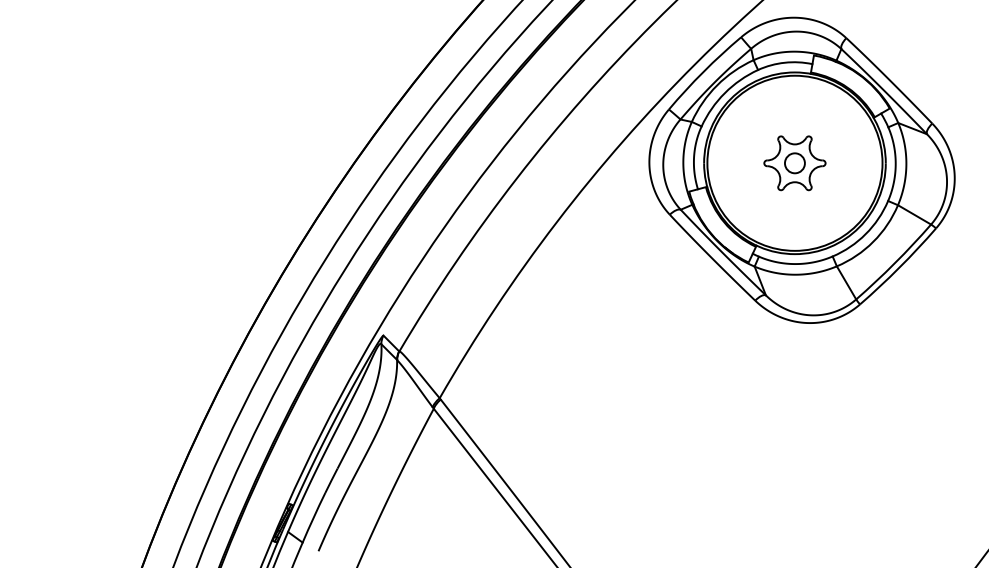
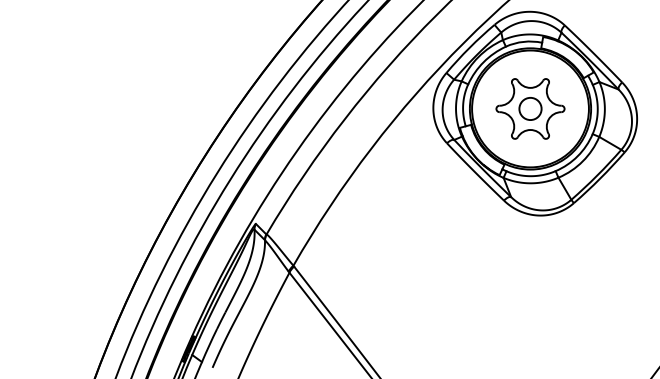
part: (794, 162) -> (530, 108), size x1.67

